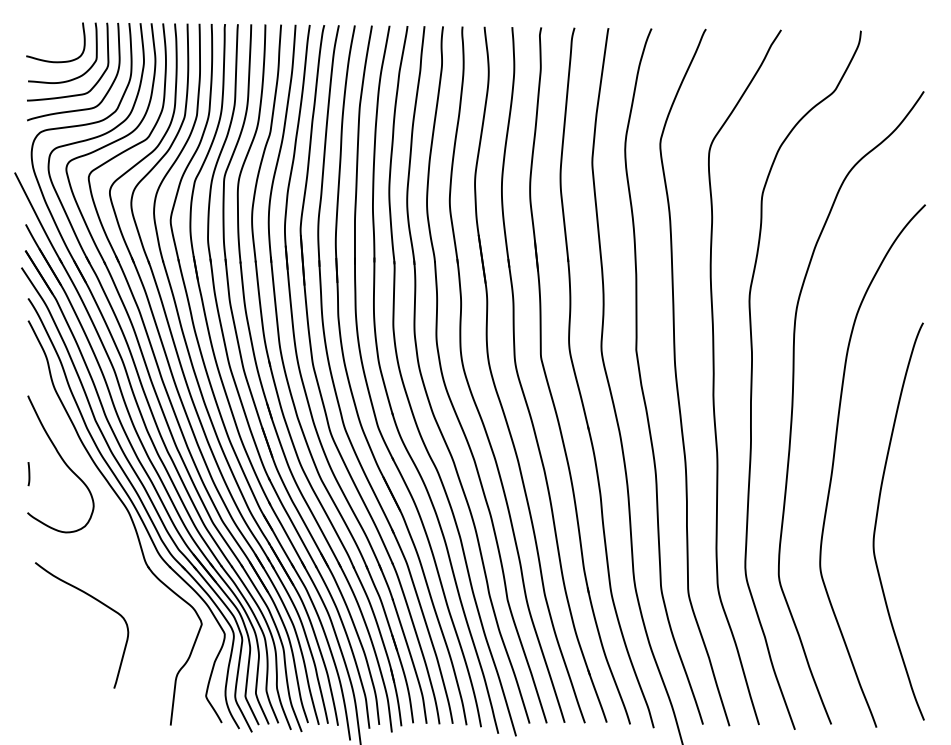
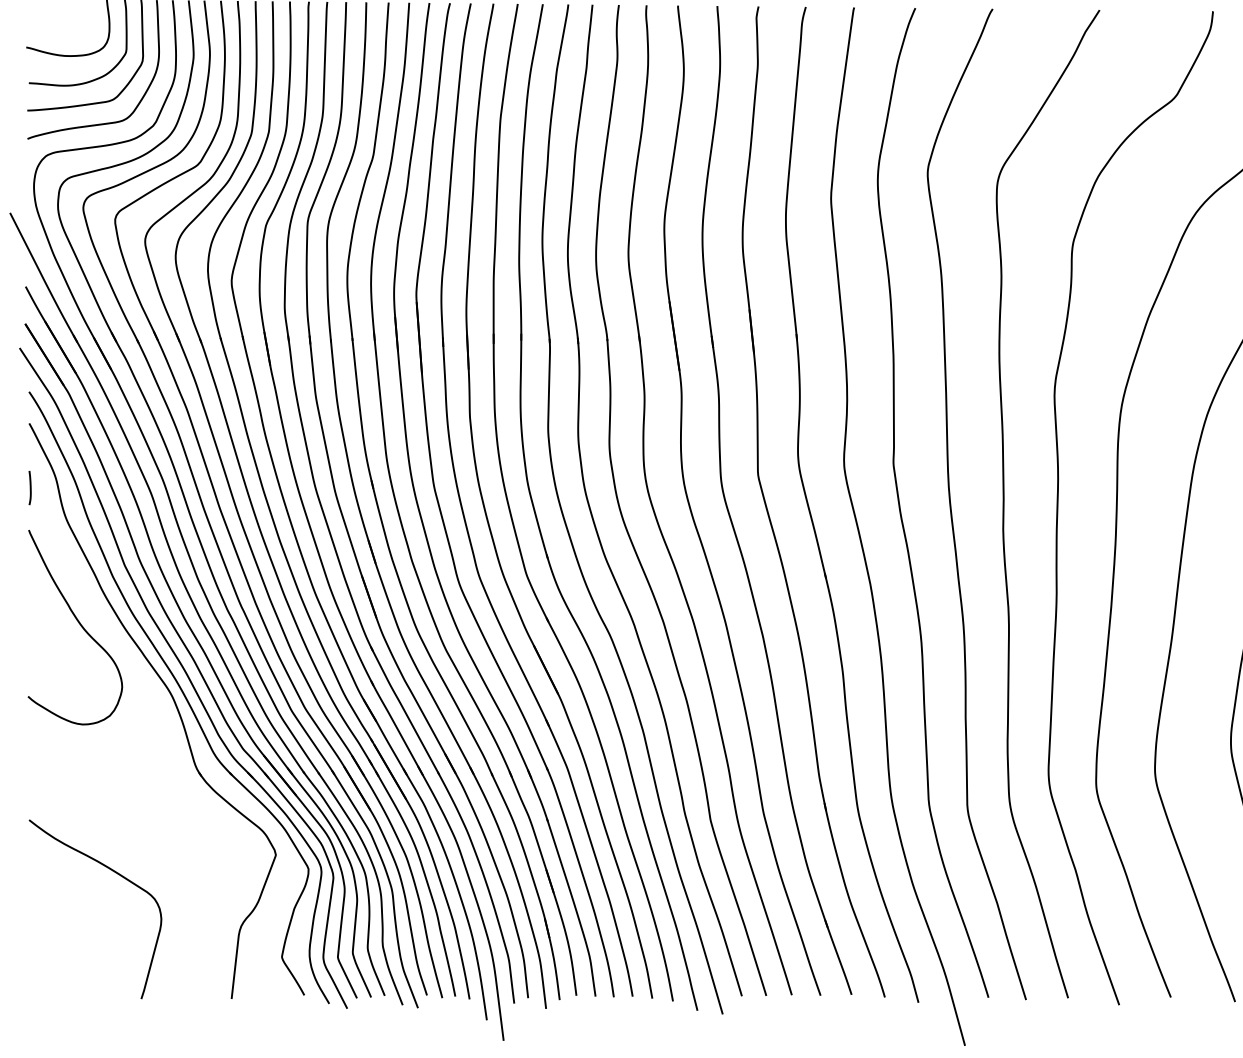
line: (28, 474) -> (29, 488), moved
curve: (97, 601) -> (117, 875), moved

